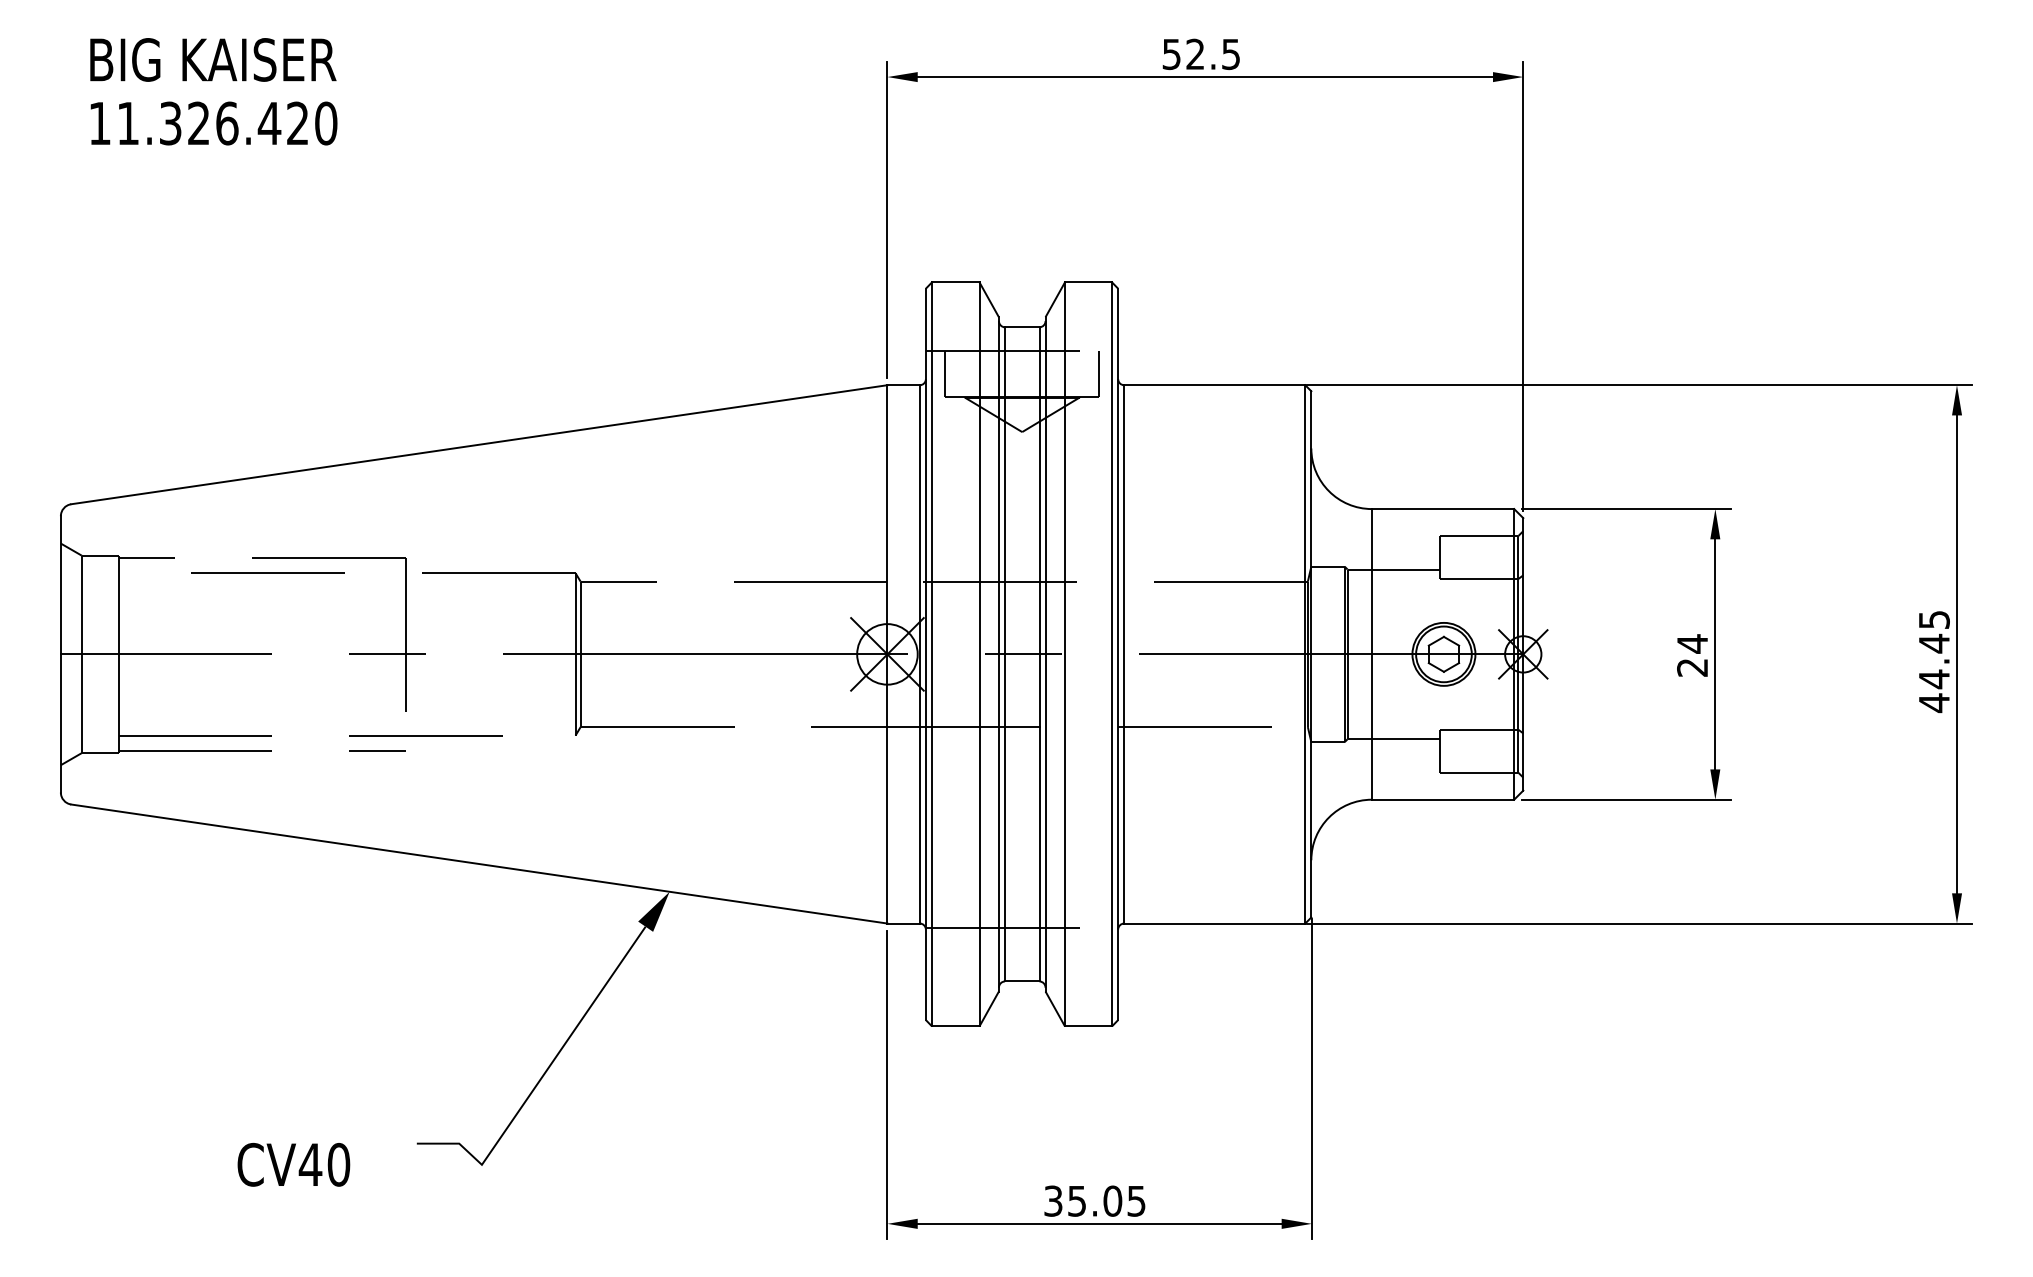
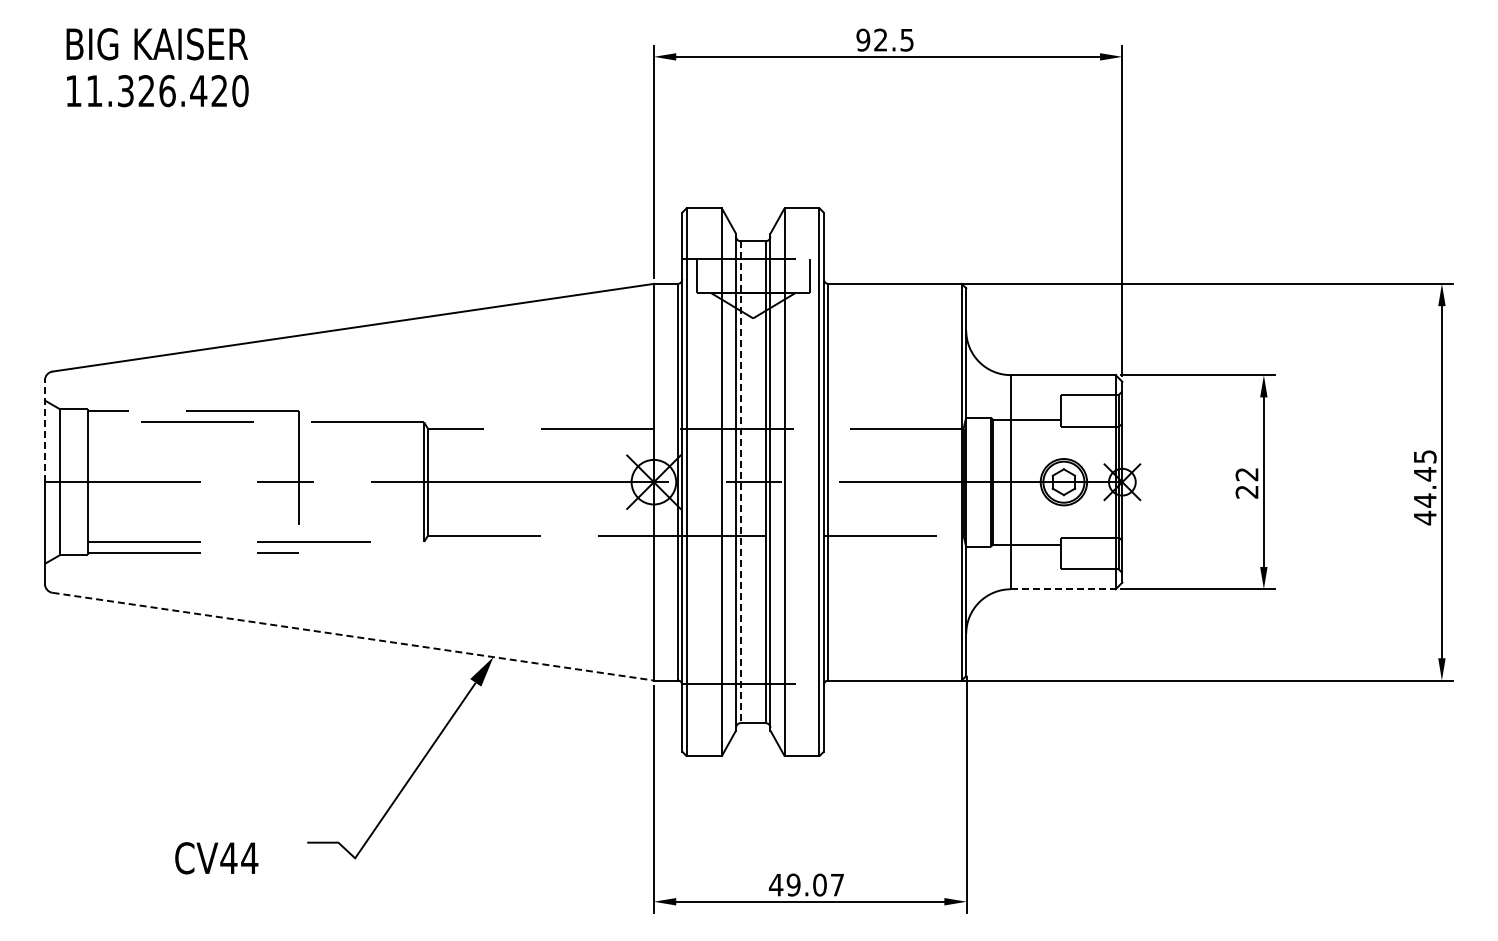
text: (1171, 53) -> (863, 39), 52.5 -> 92.5
line: (60, 585) -> (44, 431), solid -> dashed
text: (1691, 643) -> (1246, 474), 24 -> 22
line: (1004, 654) -> (740, 482), solid -> dashed
line: (1443, 800) -> (1063, 589), solid -> dashed
line: (479, 863) -> (353, 636), solid -> dashed
text: (338, 1165) -> (249, 858), CV40 -> CV44
text: (1093, 1200) -> (805, 884), 35.05 -> 49.07

